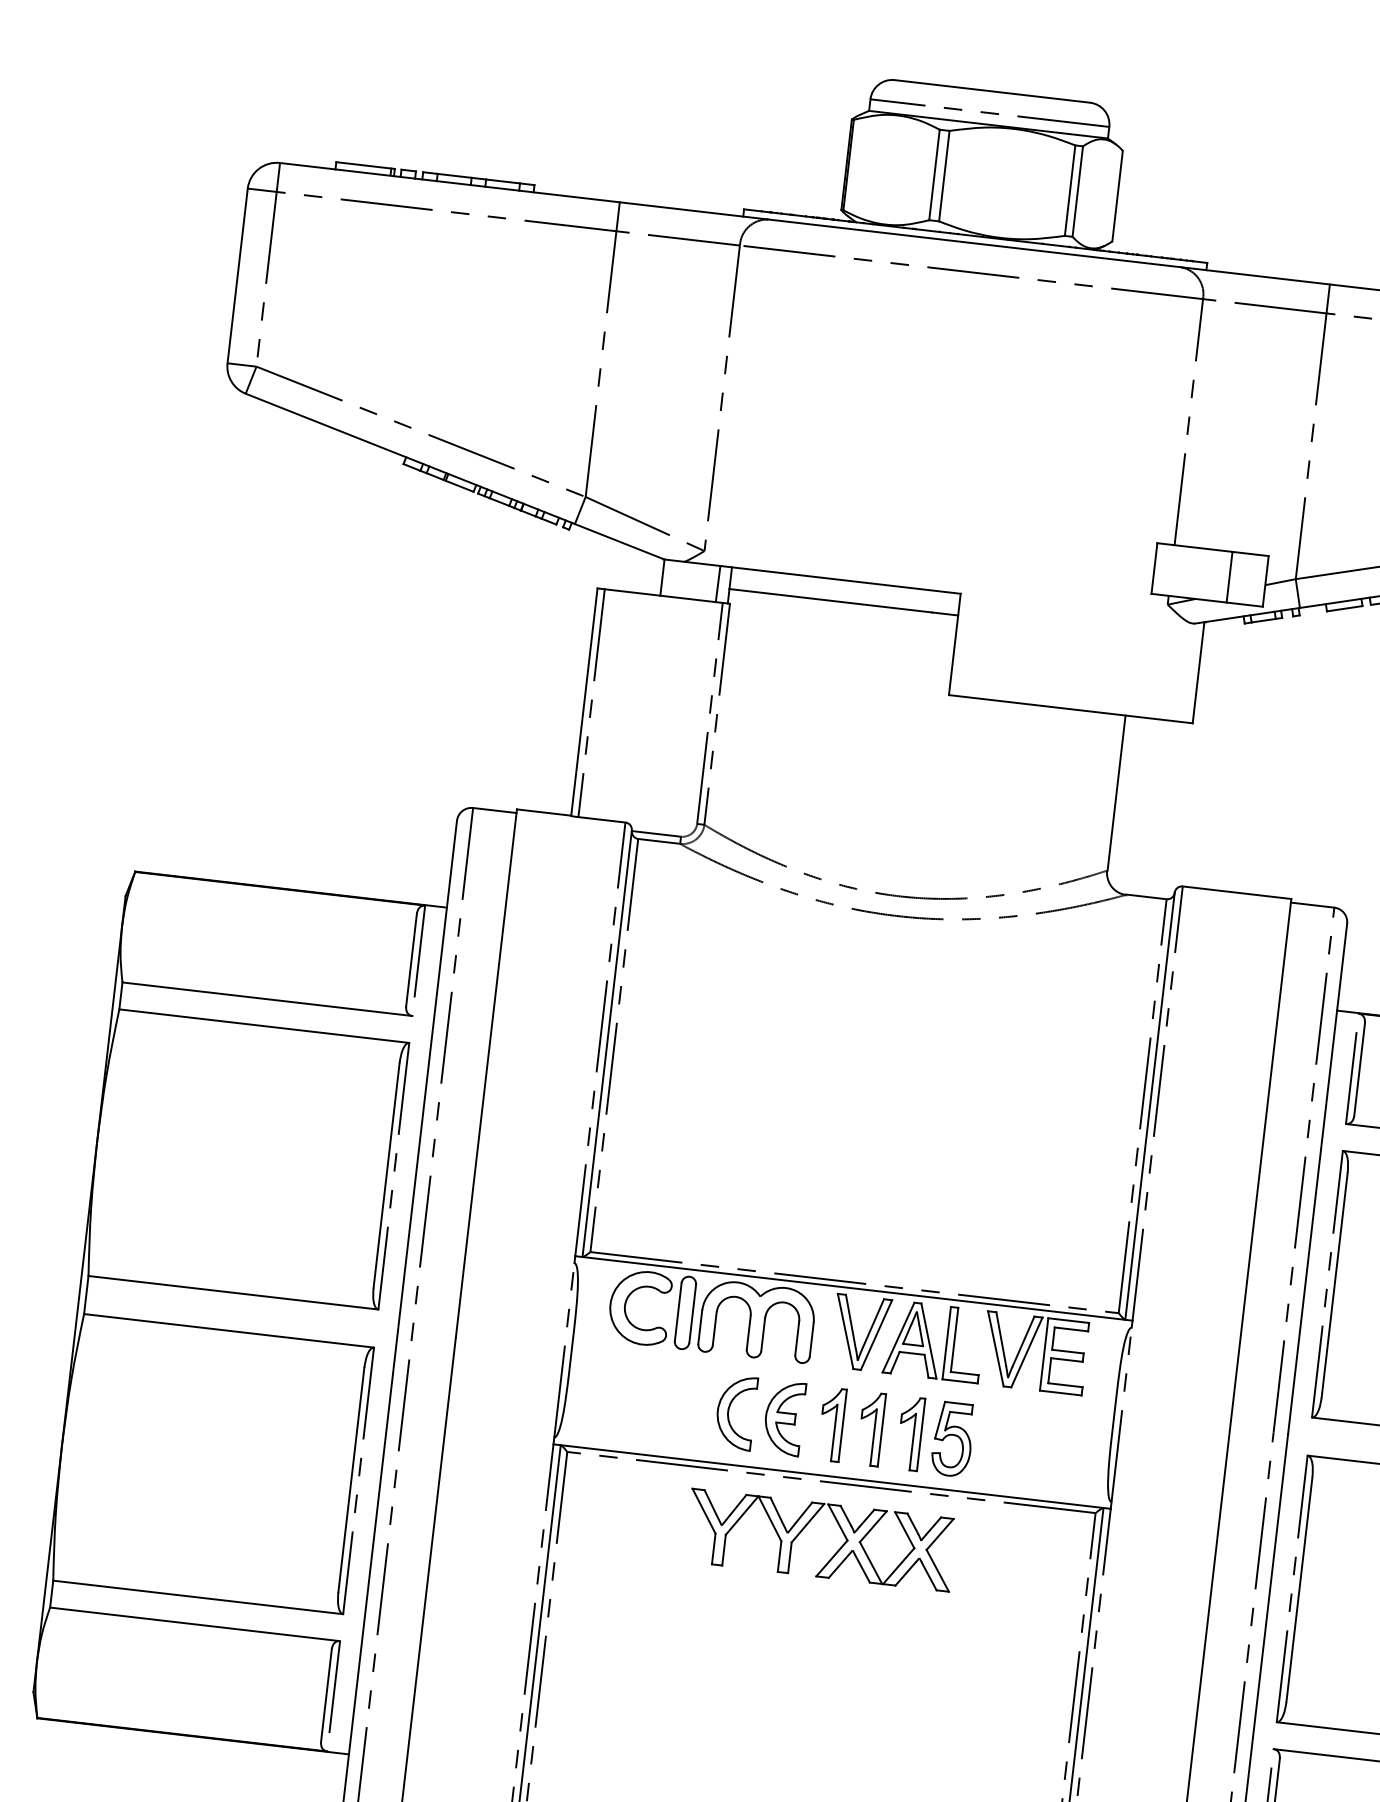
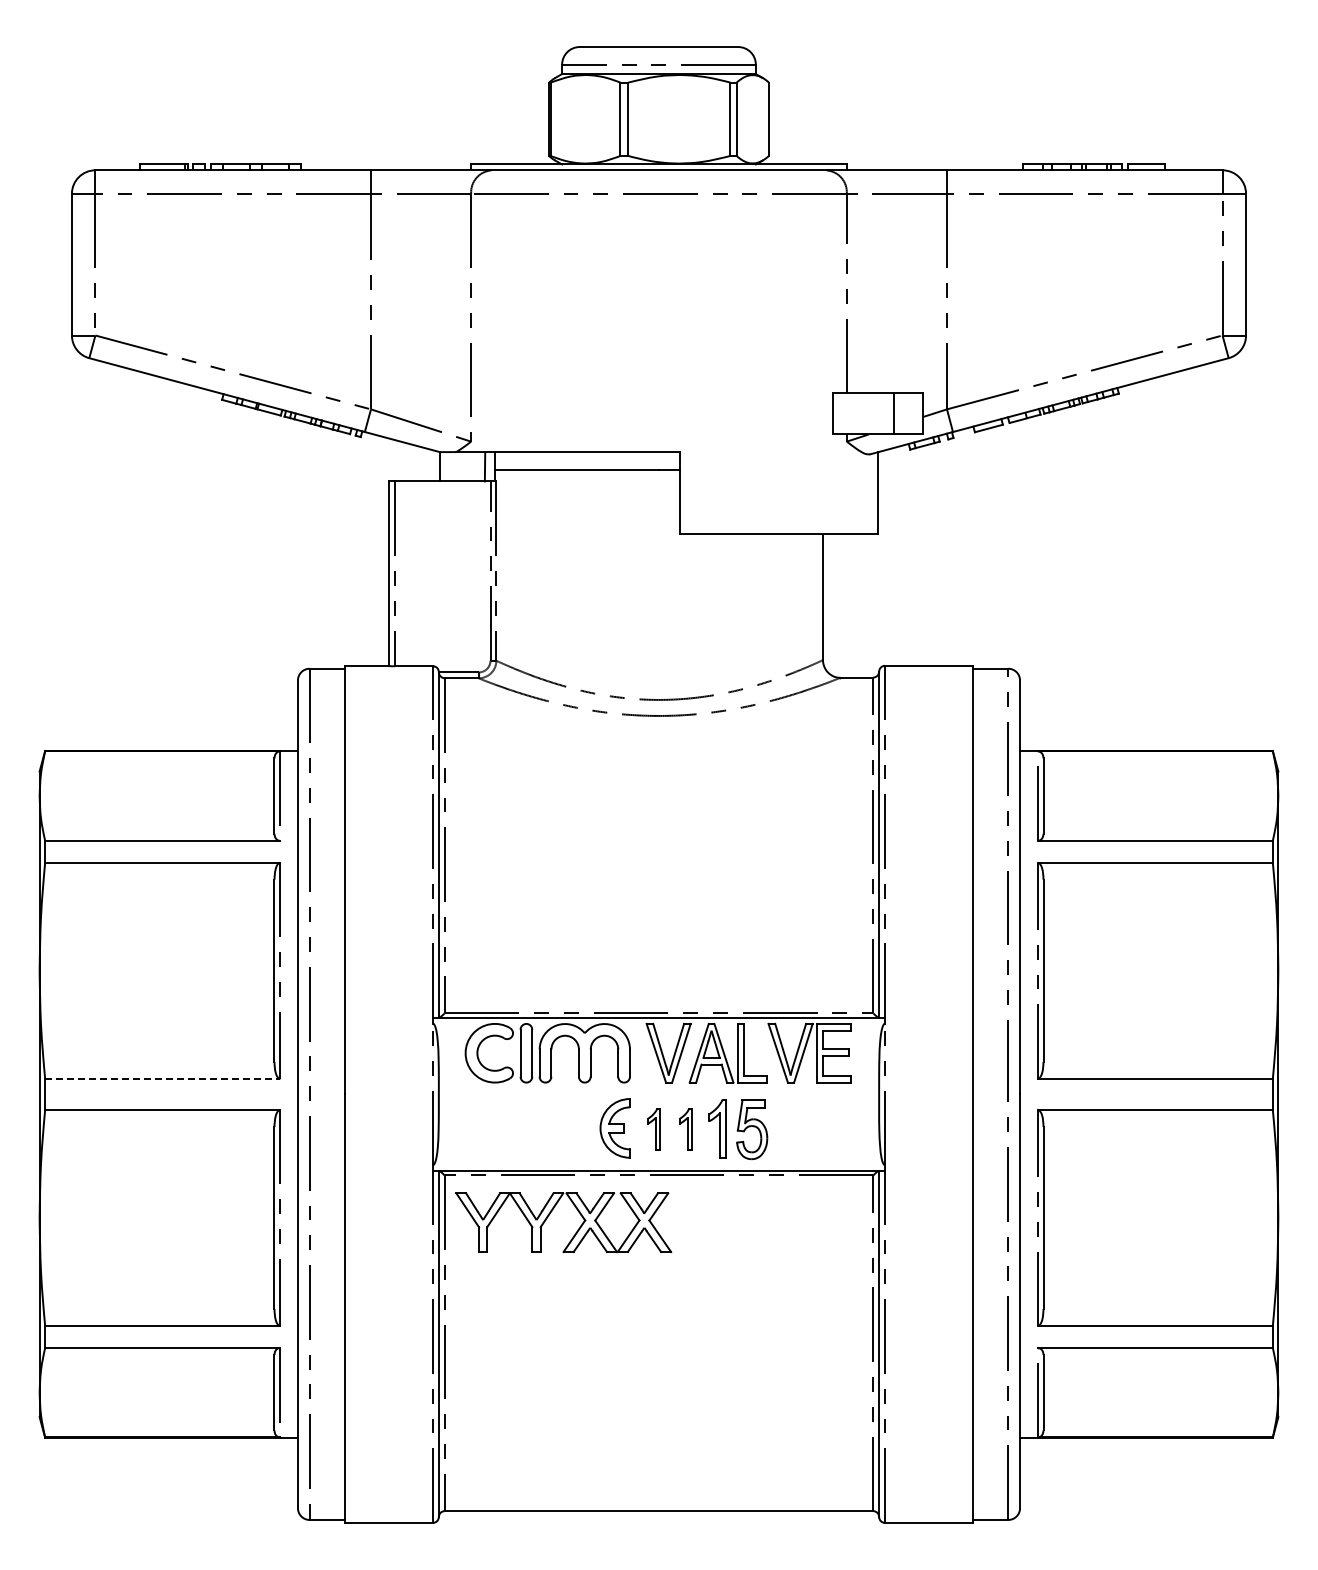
line: (233, 1292) -> (162, 1078), solid -> dashed
part: (735, 1412) -> (575, 1128), removed
part: (831, 1423) -> (653, 1128), size x0.7
part: (870, 1428) -> (685, 1128), size x0.7
part: (805, 1528) -> (550, 1214), moved

